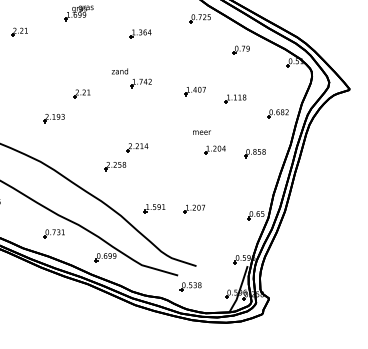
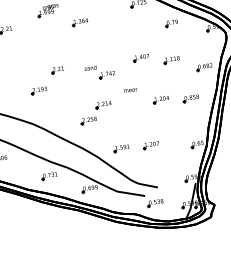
part: (140, 33) -> (80, 22), moved
part: (131, 78) -> (99, 72), moved
text: (201, 132) -> (130, 90), moved

